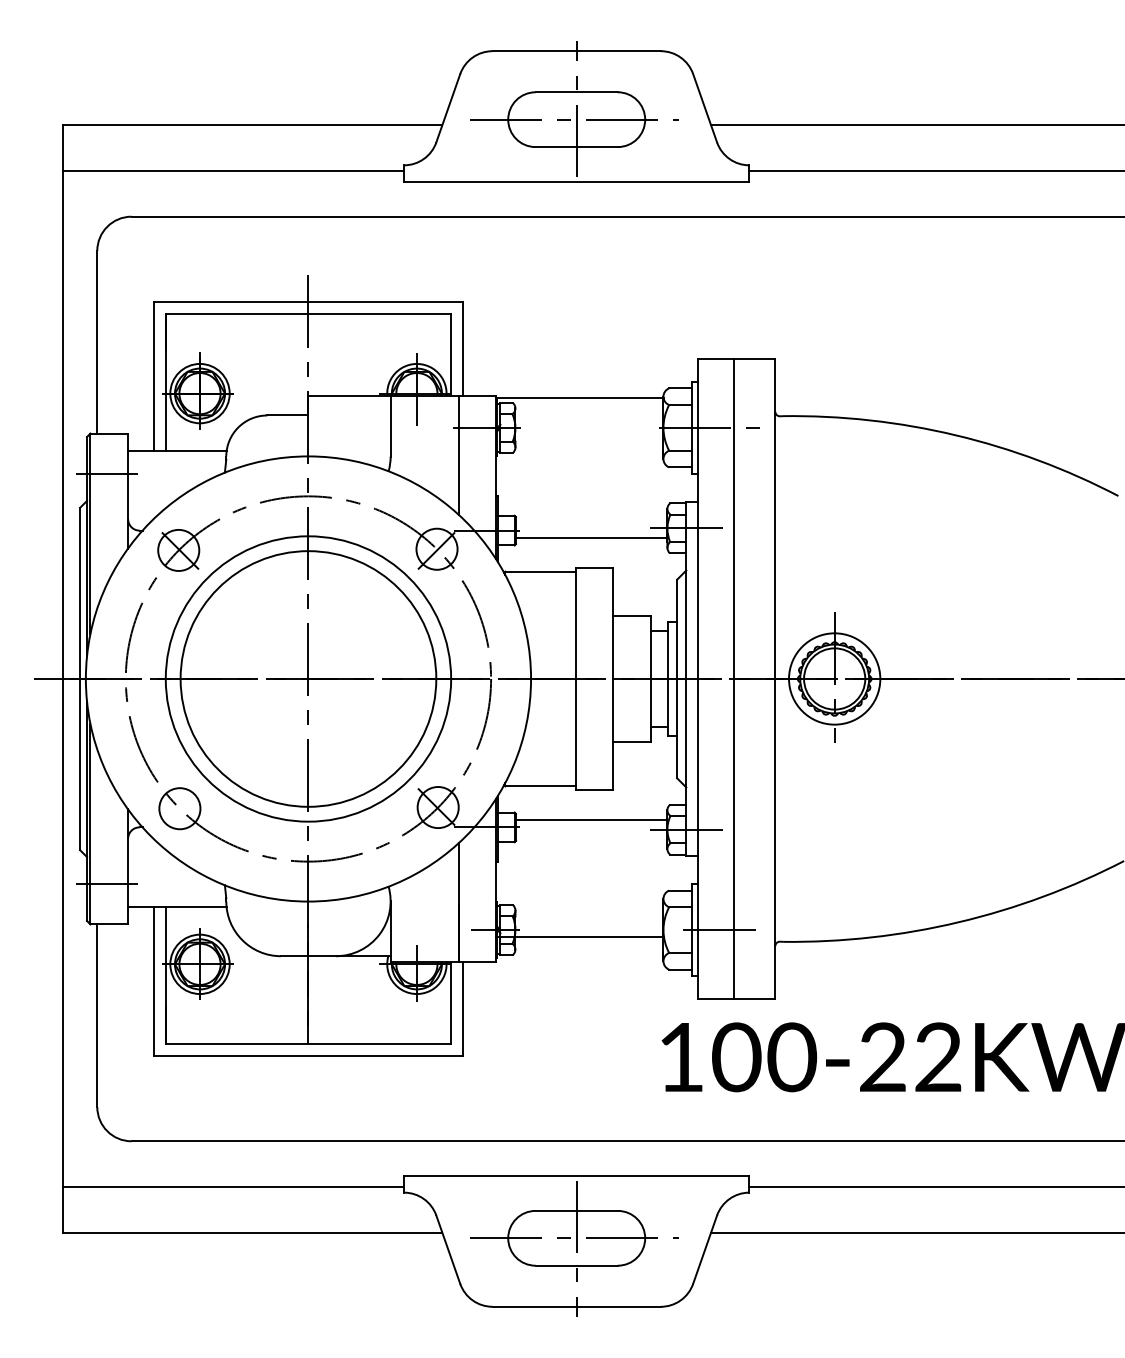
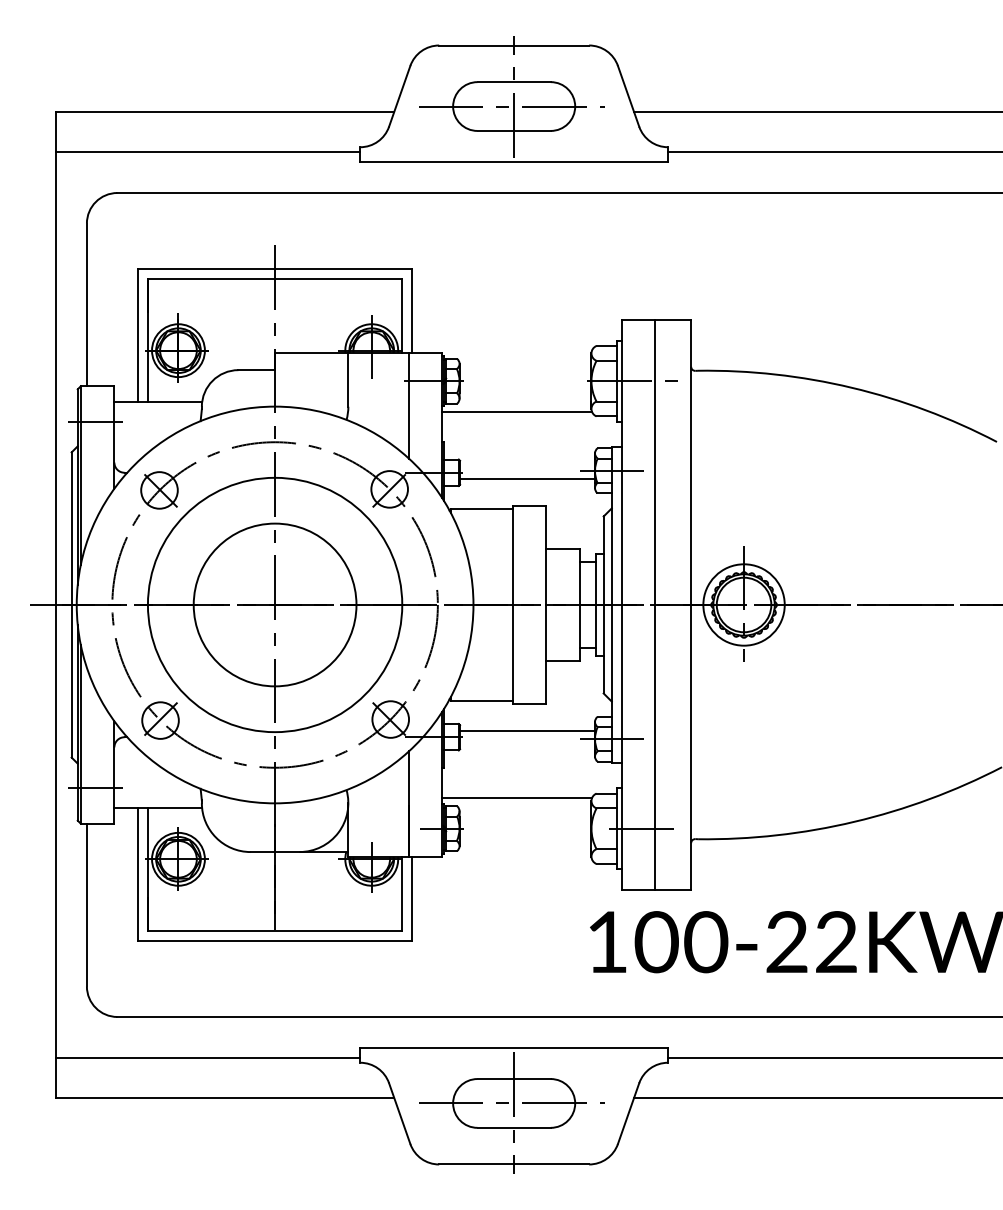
line: (579, 397) -> (516, 412), moved
circle: (307, 678) -> (274, 604), size x0.71
line: (179, 806) -> (160, 718), added
line: (579, 936) -> (516, 797), moved

